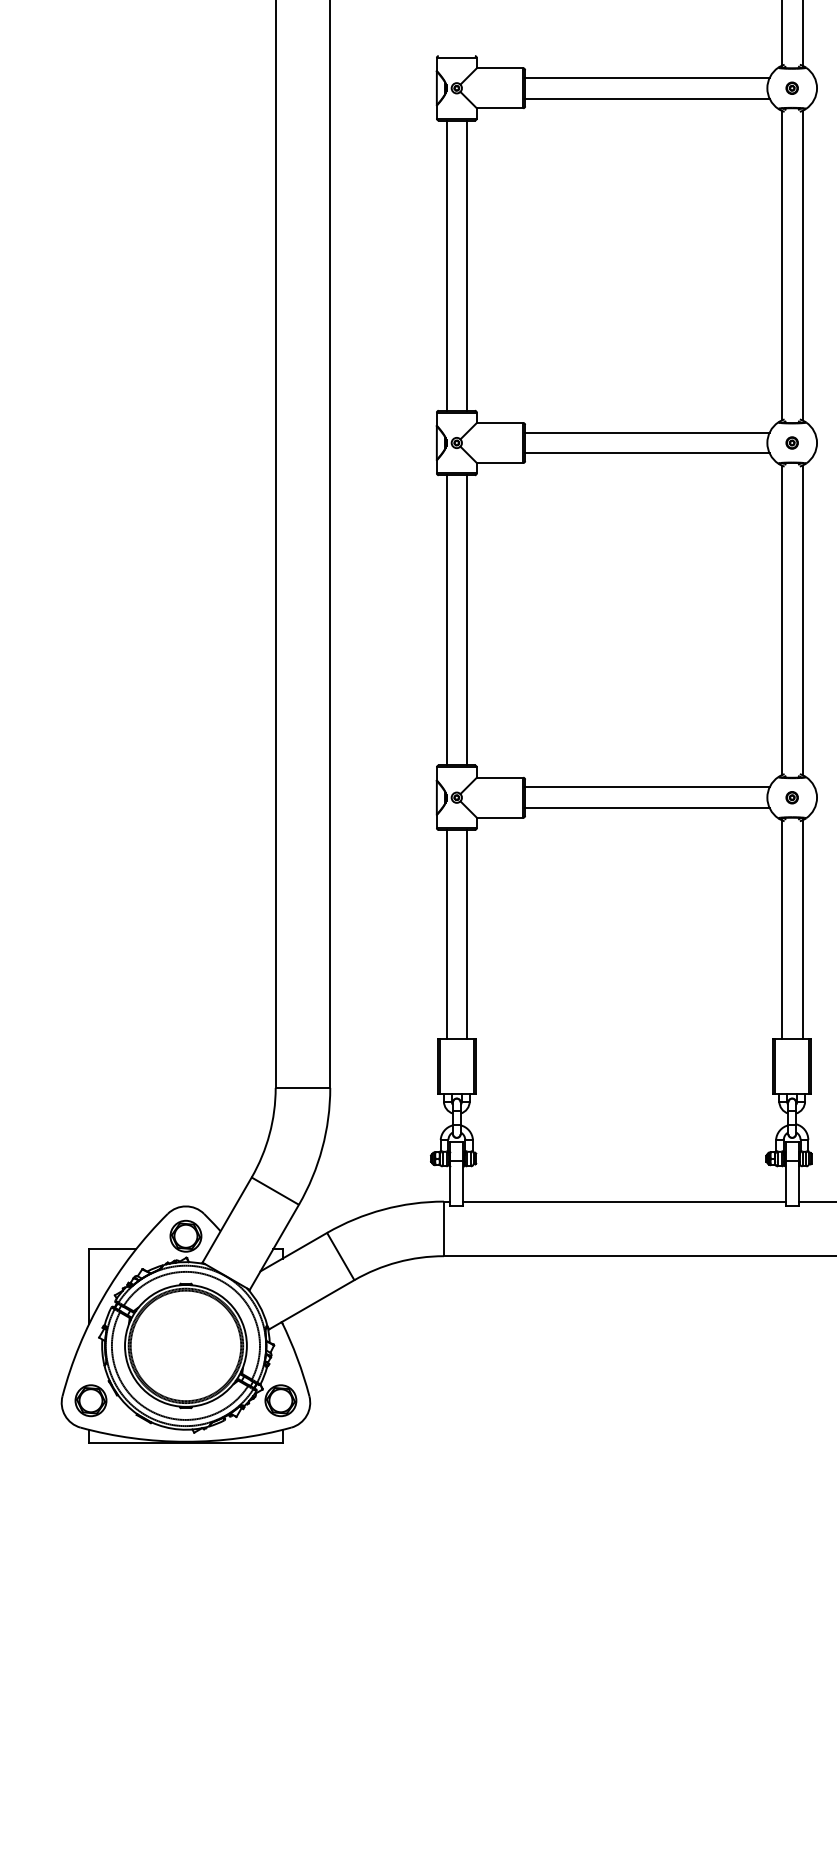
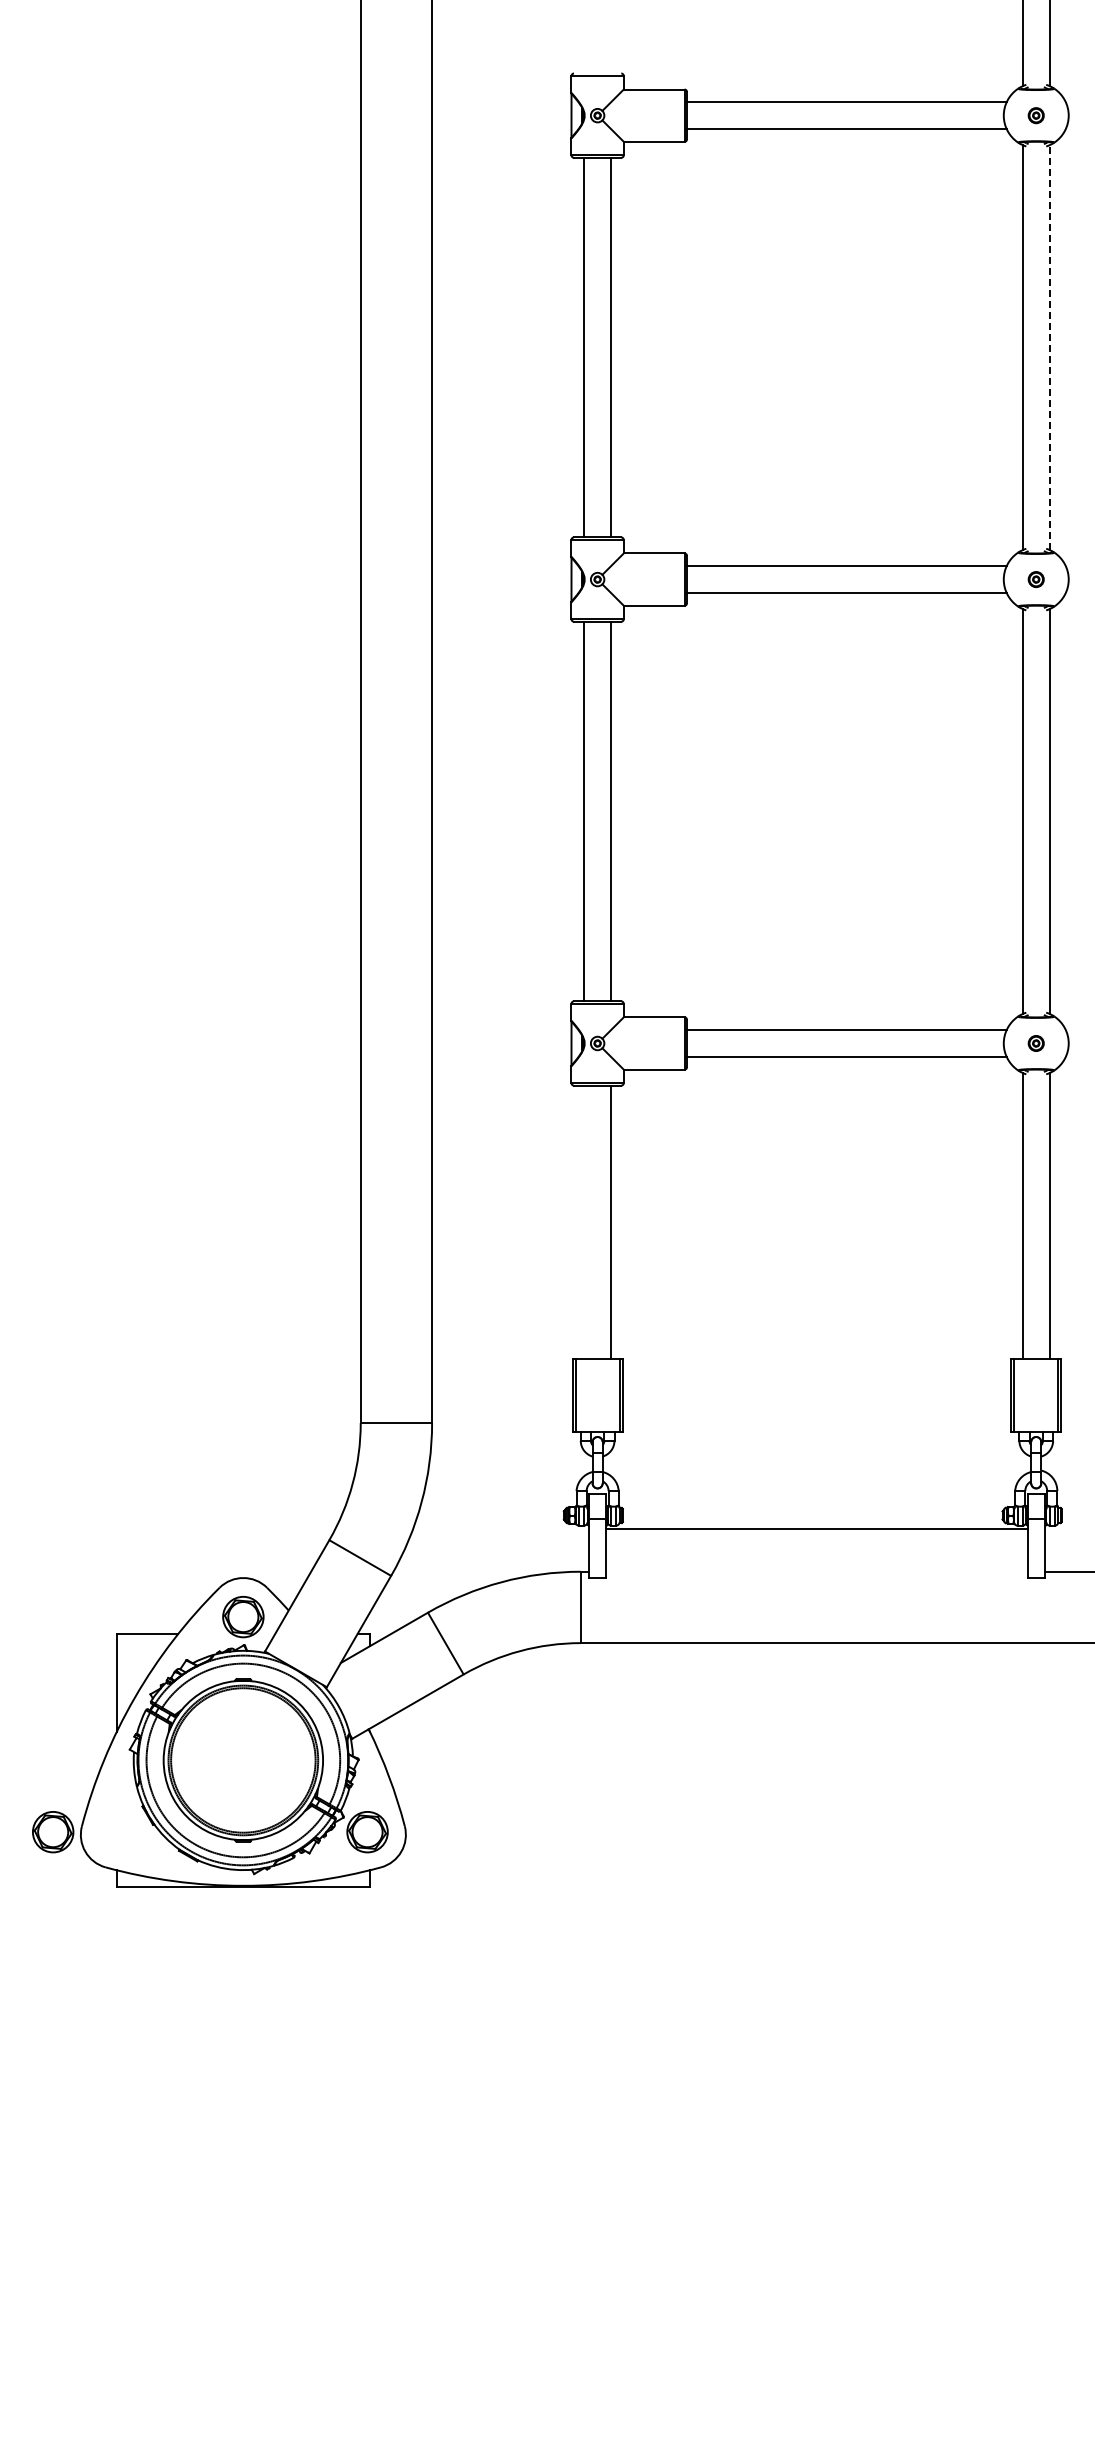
line: (802, 265) -> (1049, 347), solid -> dashed
line: (446, 933) -> (584, 1221), removed
line: (624, 1201) -> (816, 1528), moved
part: (91, 1400) -> (53, 1832), moved

